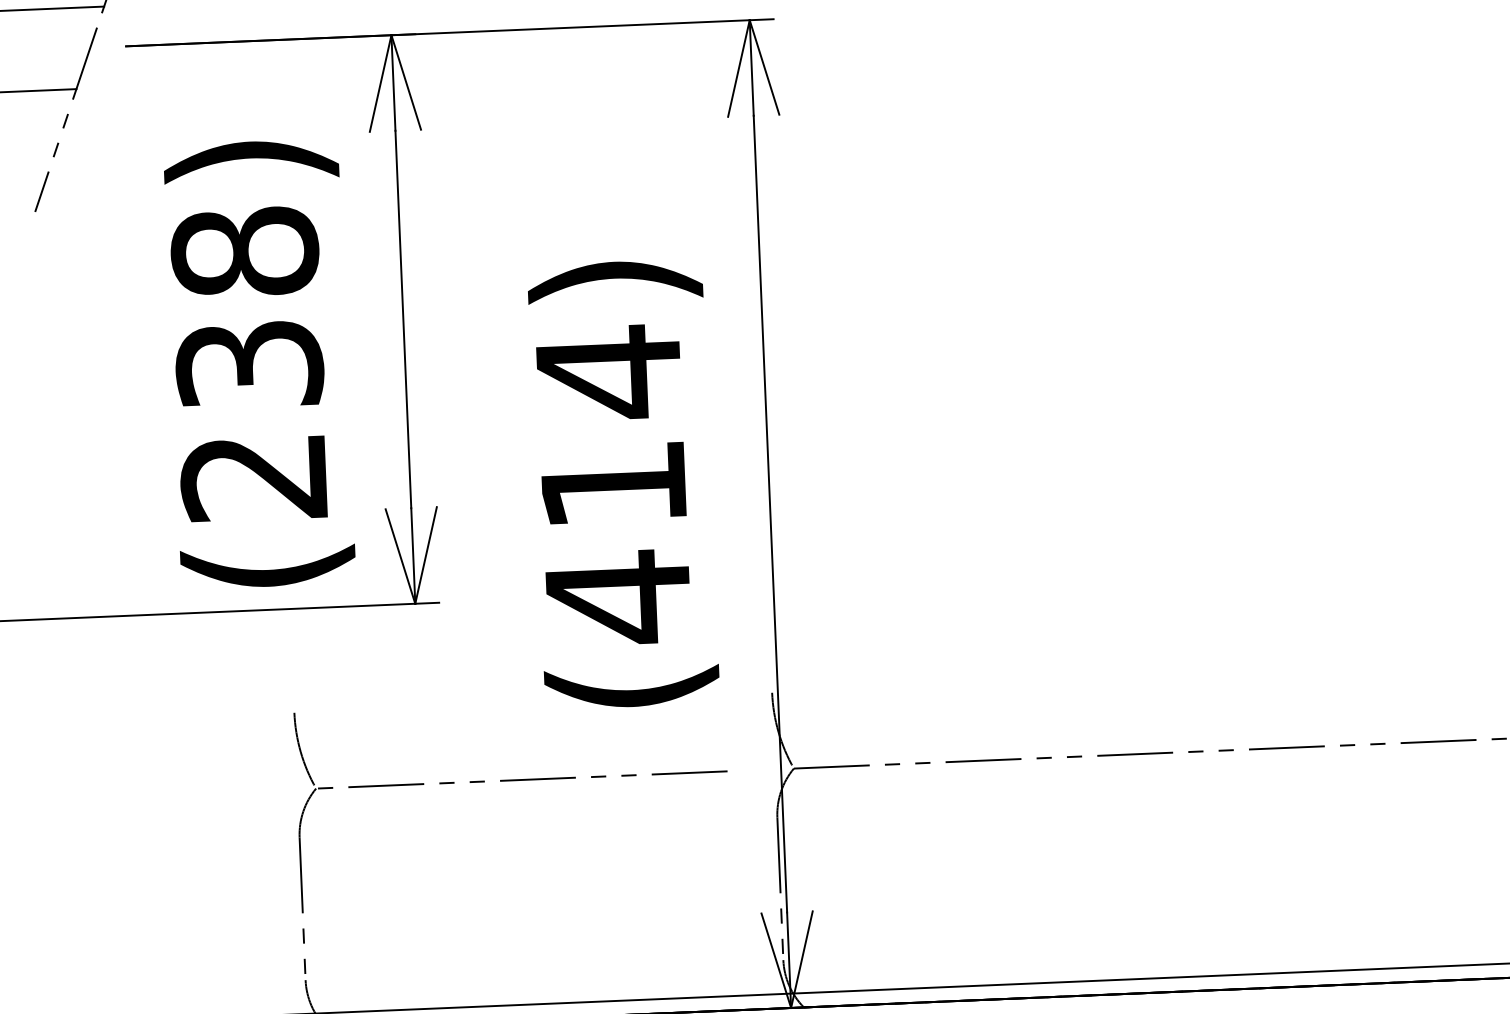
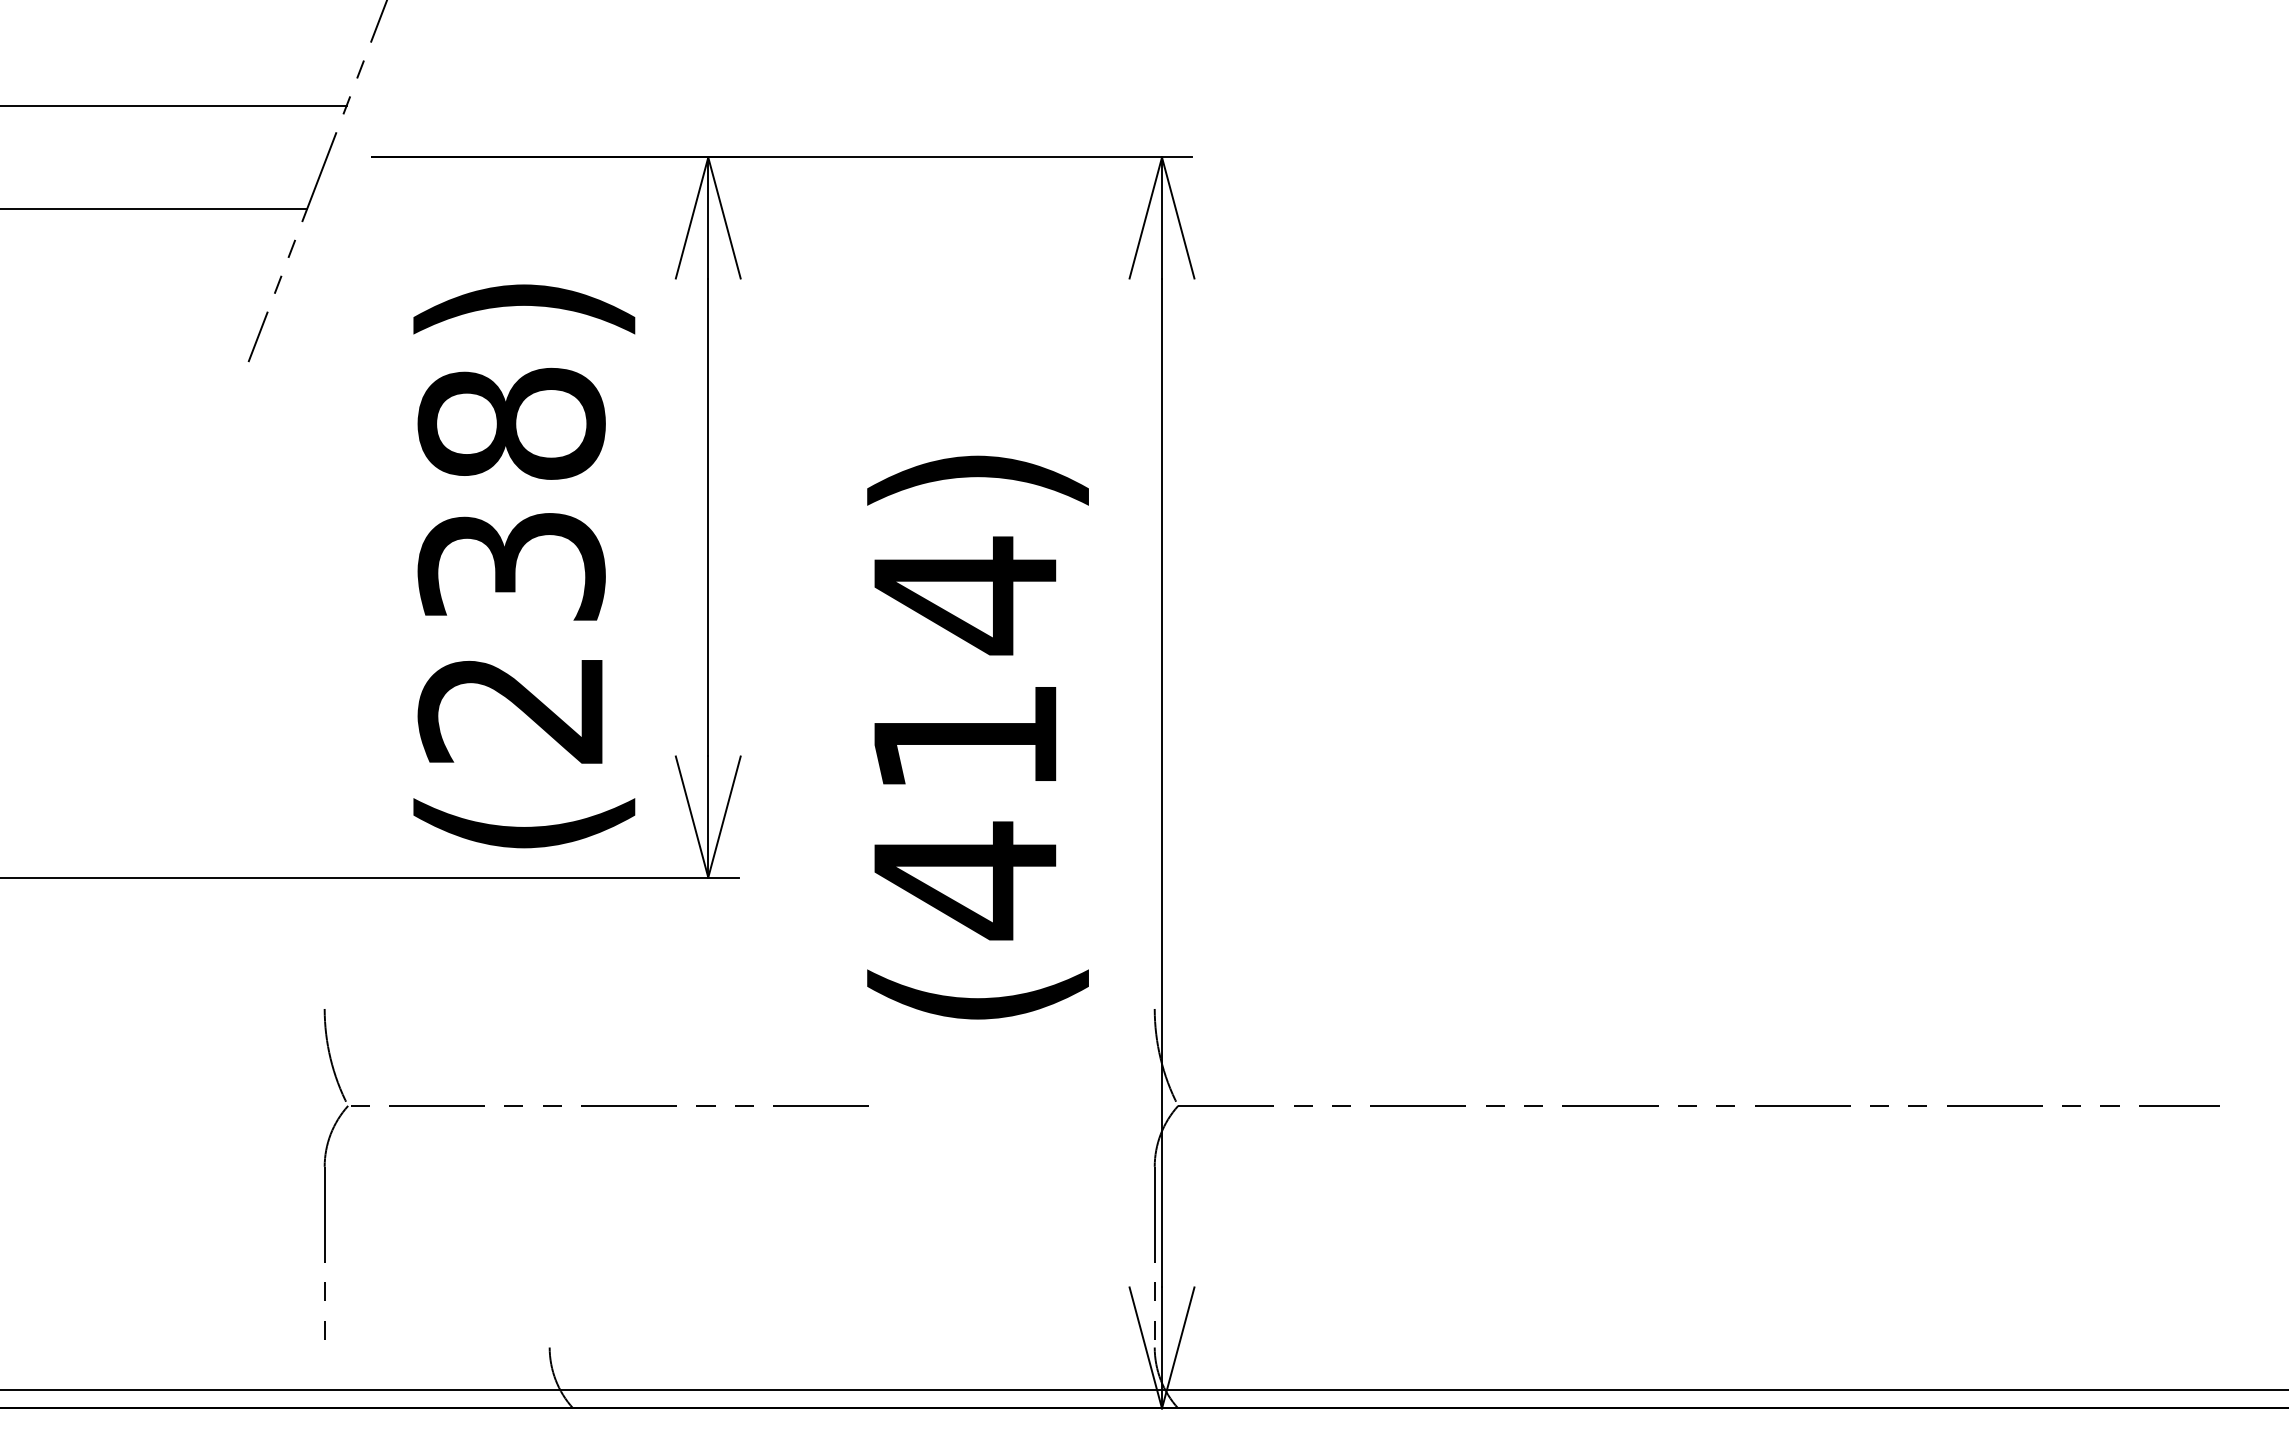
part: (511, 780) -> (595, 1106), moved

